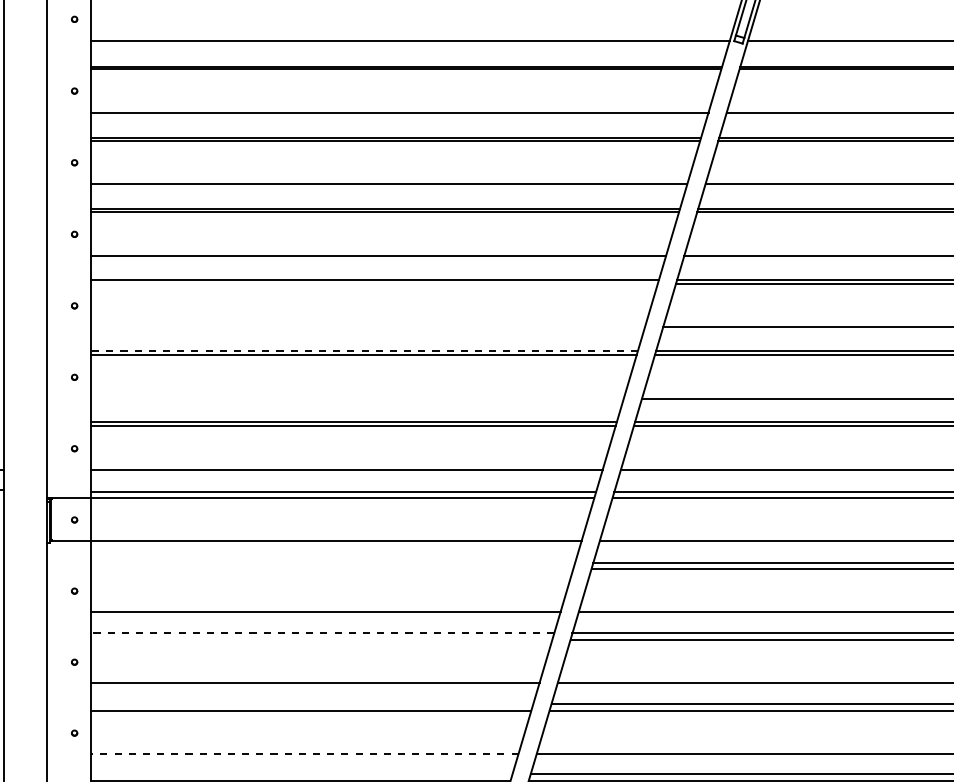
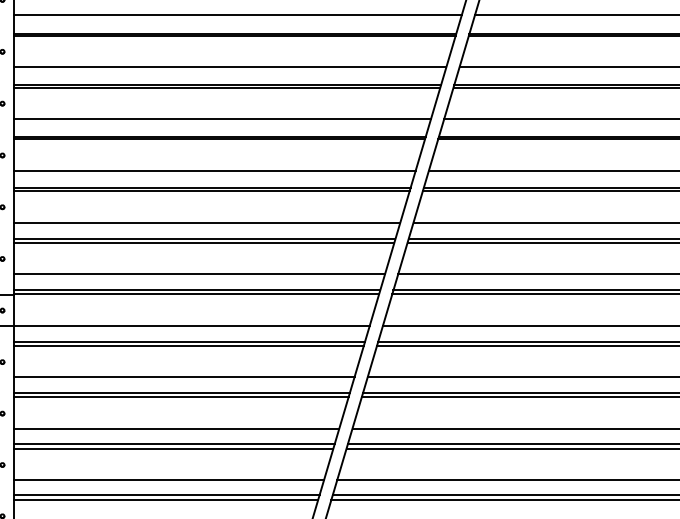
line: (373, 283) -> (219, 139), added
line: (367, 327) -> (214, 171), added
line: (364, 350) -> (212, 187), dashed -> solid
line: (356, 398) -> (206, 222), added
line: (332, 562) -> (189, 341), added
line: (331, 568) -> (188, 345), added
line: (322, 633) -> (182, 392), dashed -> solid
line: (321, 639) -> (181, 397), added
line: (311, 703) -> (174, 443), added
line: (304, 753) -> (169, 479), dashed -> solid
line: (301, 773) -> (166, 494), added

